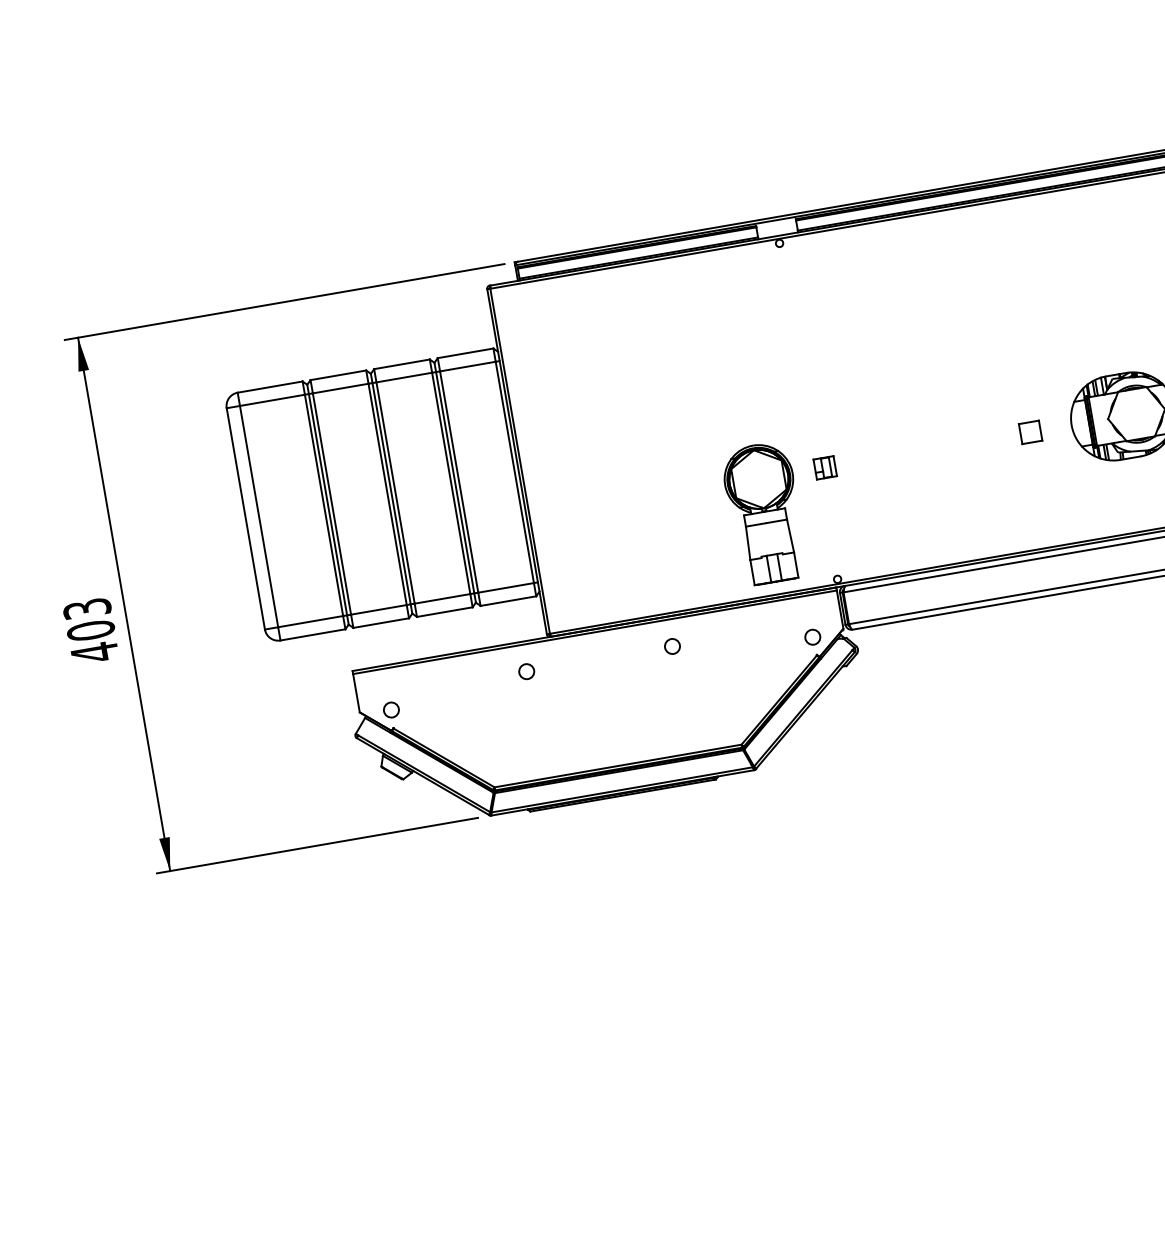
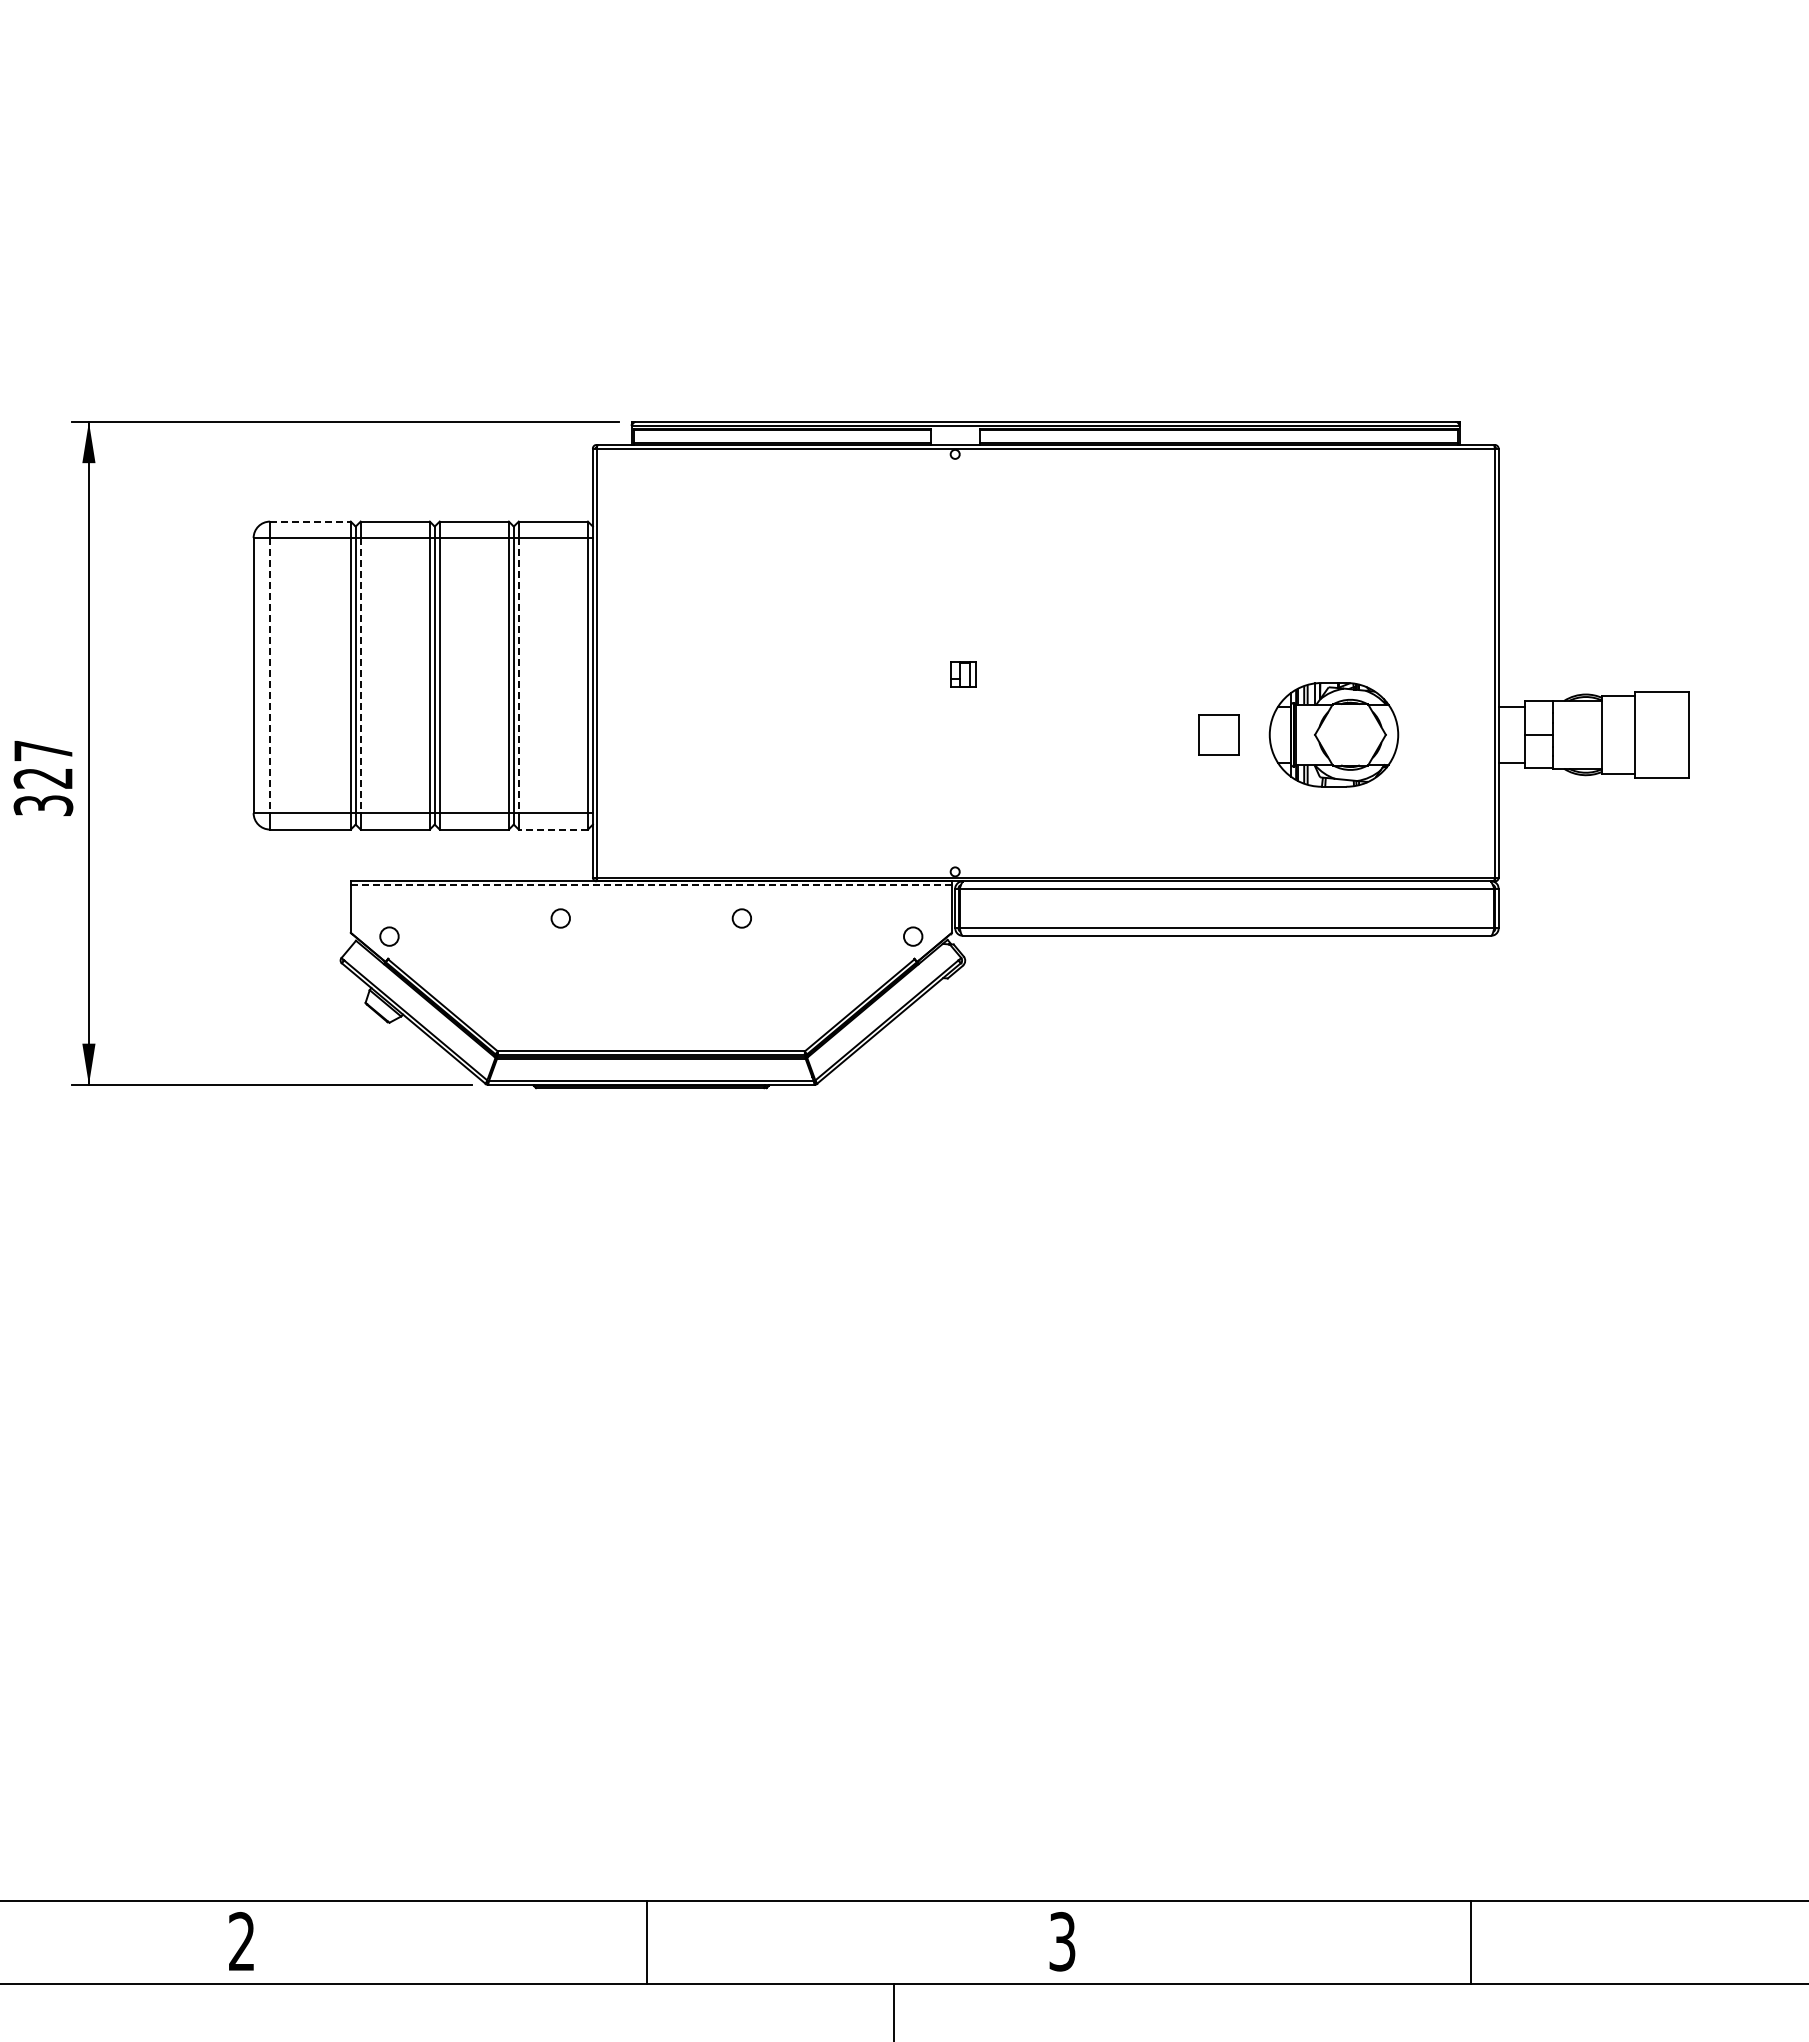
line: (270, 387) -> (310, 521), solid -> dashed
part: (1030, 432) -> (1218, 734), size x1.6
part: (825, 467) -> (963, 674), moved
line: (458, 482) -> (518, 675), solid -> dashed
line: (331, 503) -> (360, 675), solid -> dashed
part: (764, 513) -> (880, 777), removed
line: (259, 516) -> (270, 675), solid -> dashed
line: (508, 601) -> (553, 829), solid -> dashed
text: (91, 630) -> (43, 778), 403 -> 327
line: (595, 632) -> (651, 885), solid -> dashed

